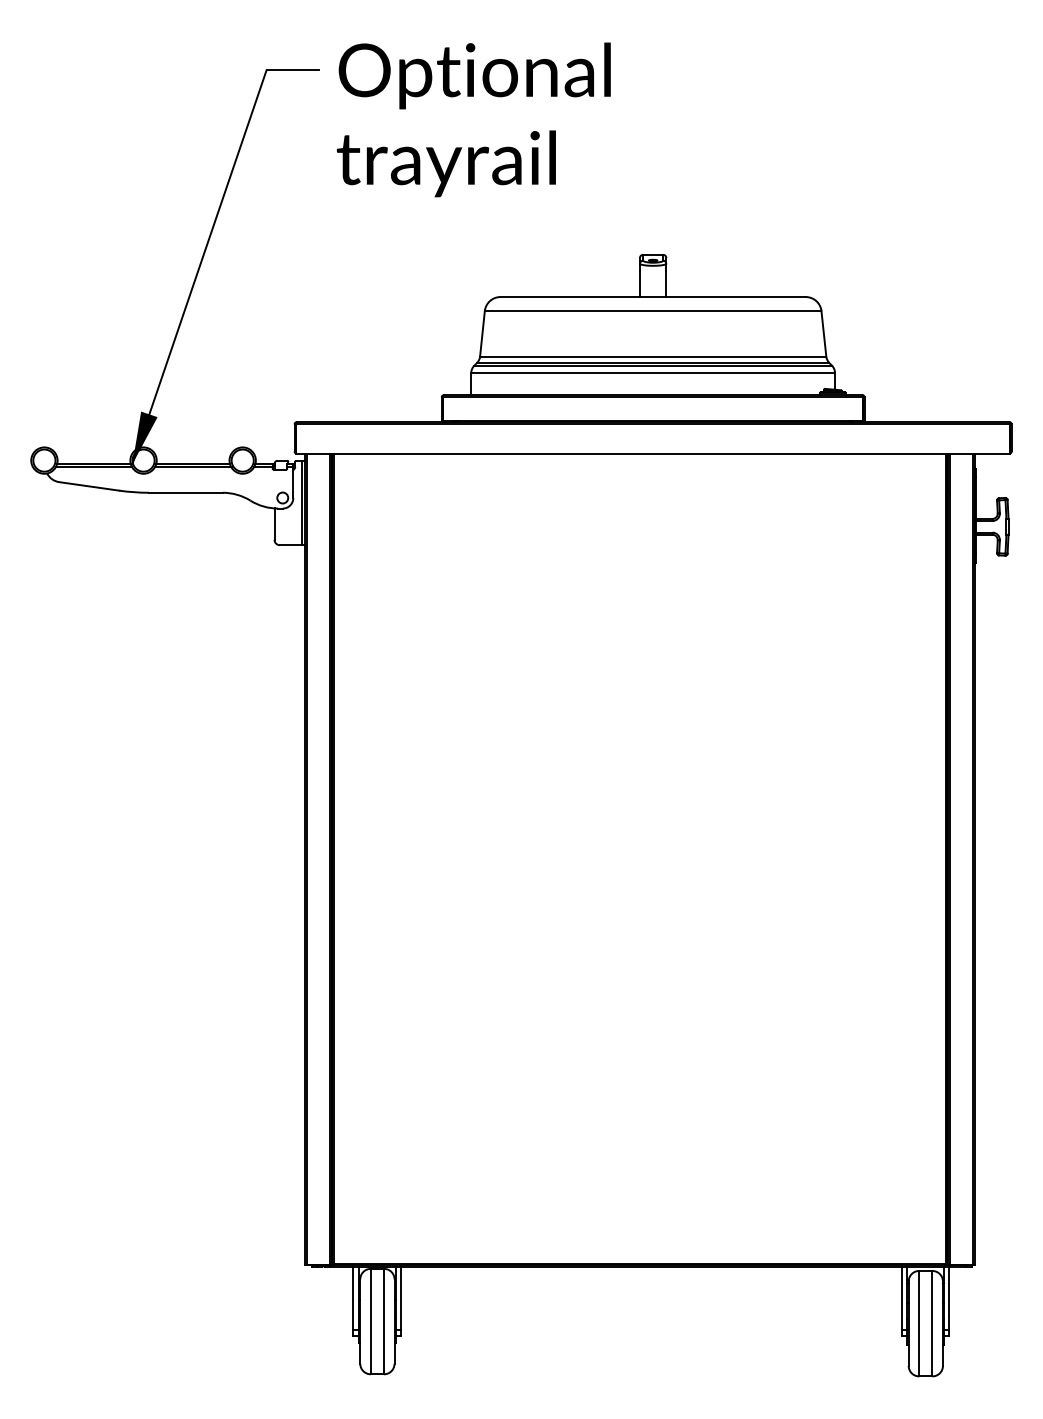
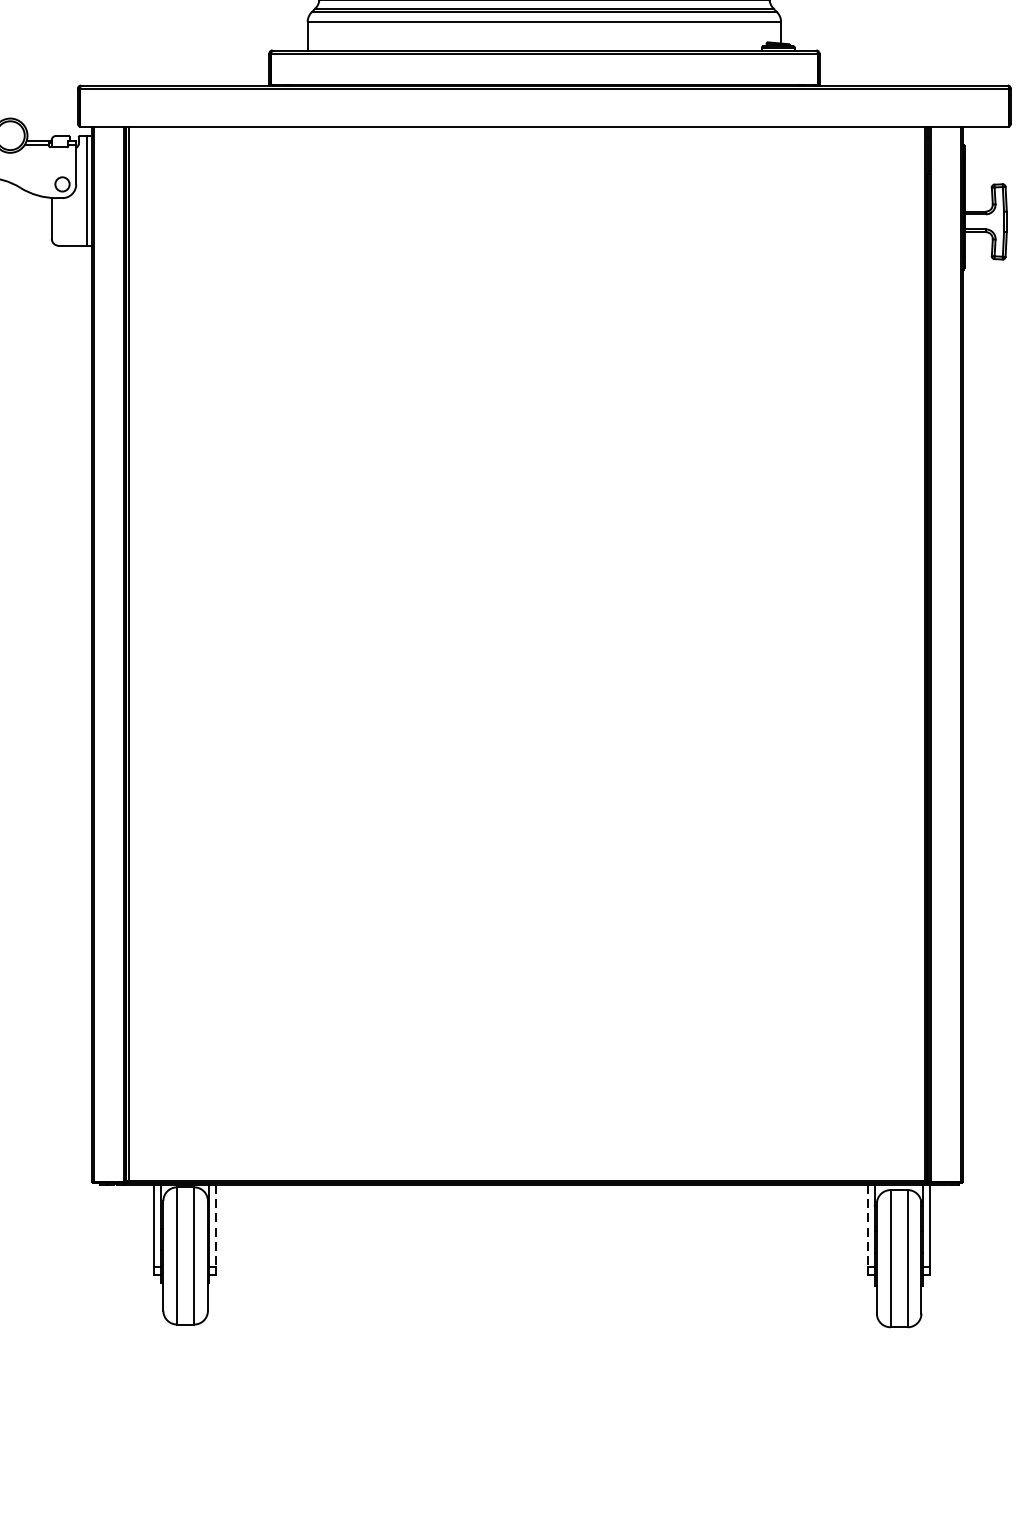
line: (400, 1298) -> (215, 1225), solid -> dashed
line: (901, 1298) -> (867, 1225), solid -> dashed

